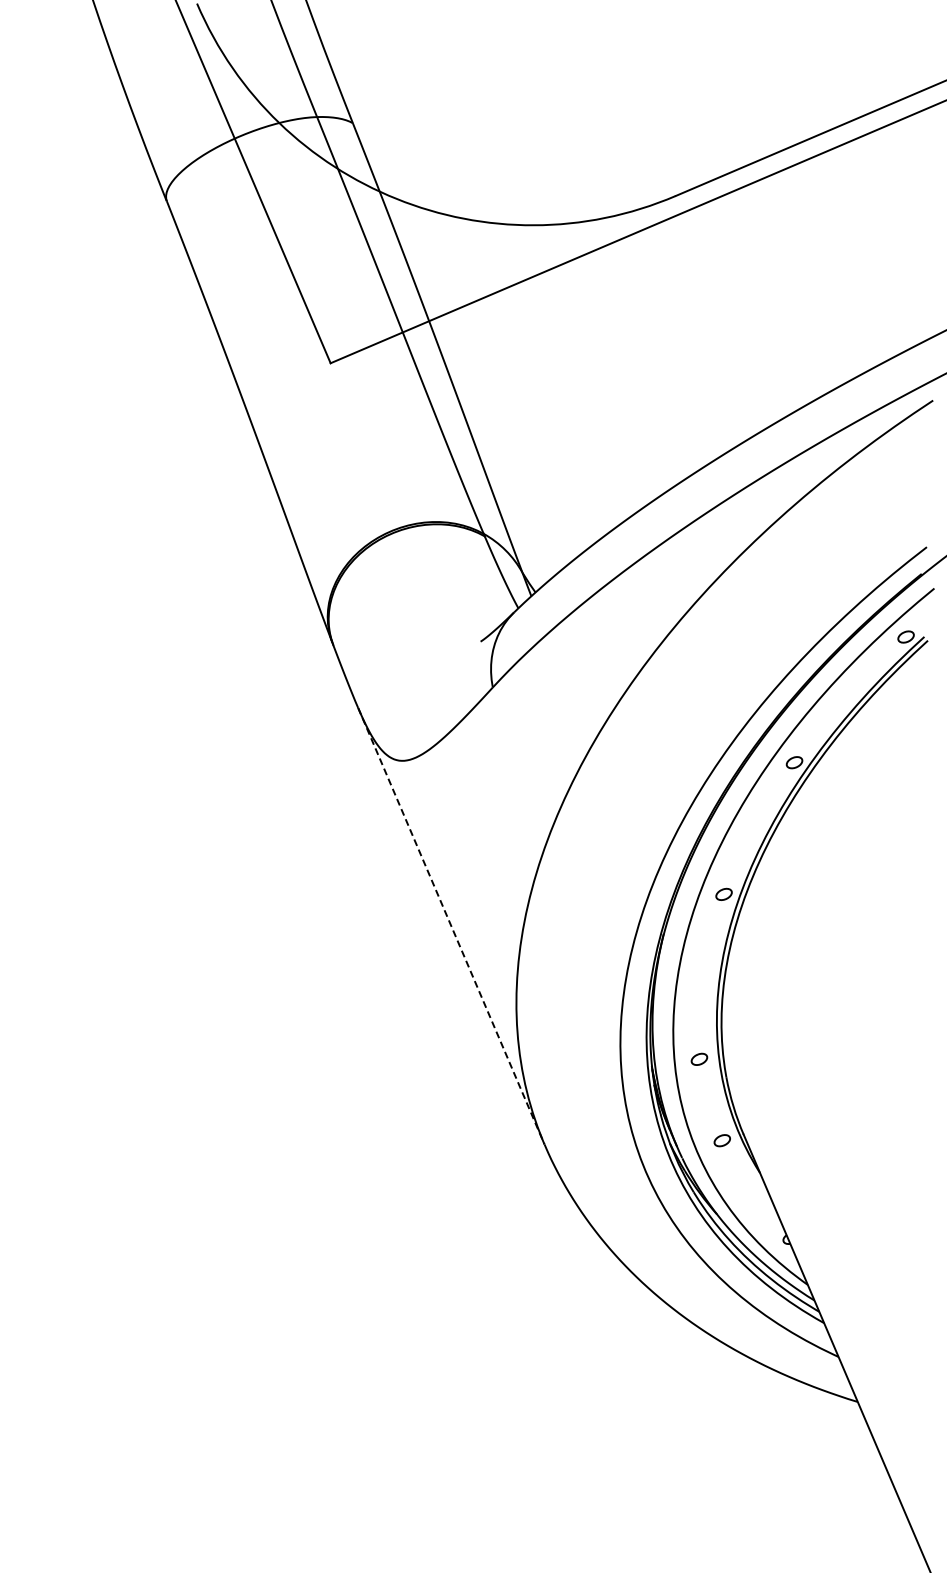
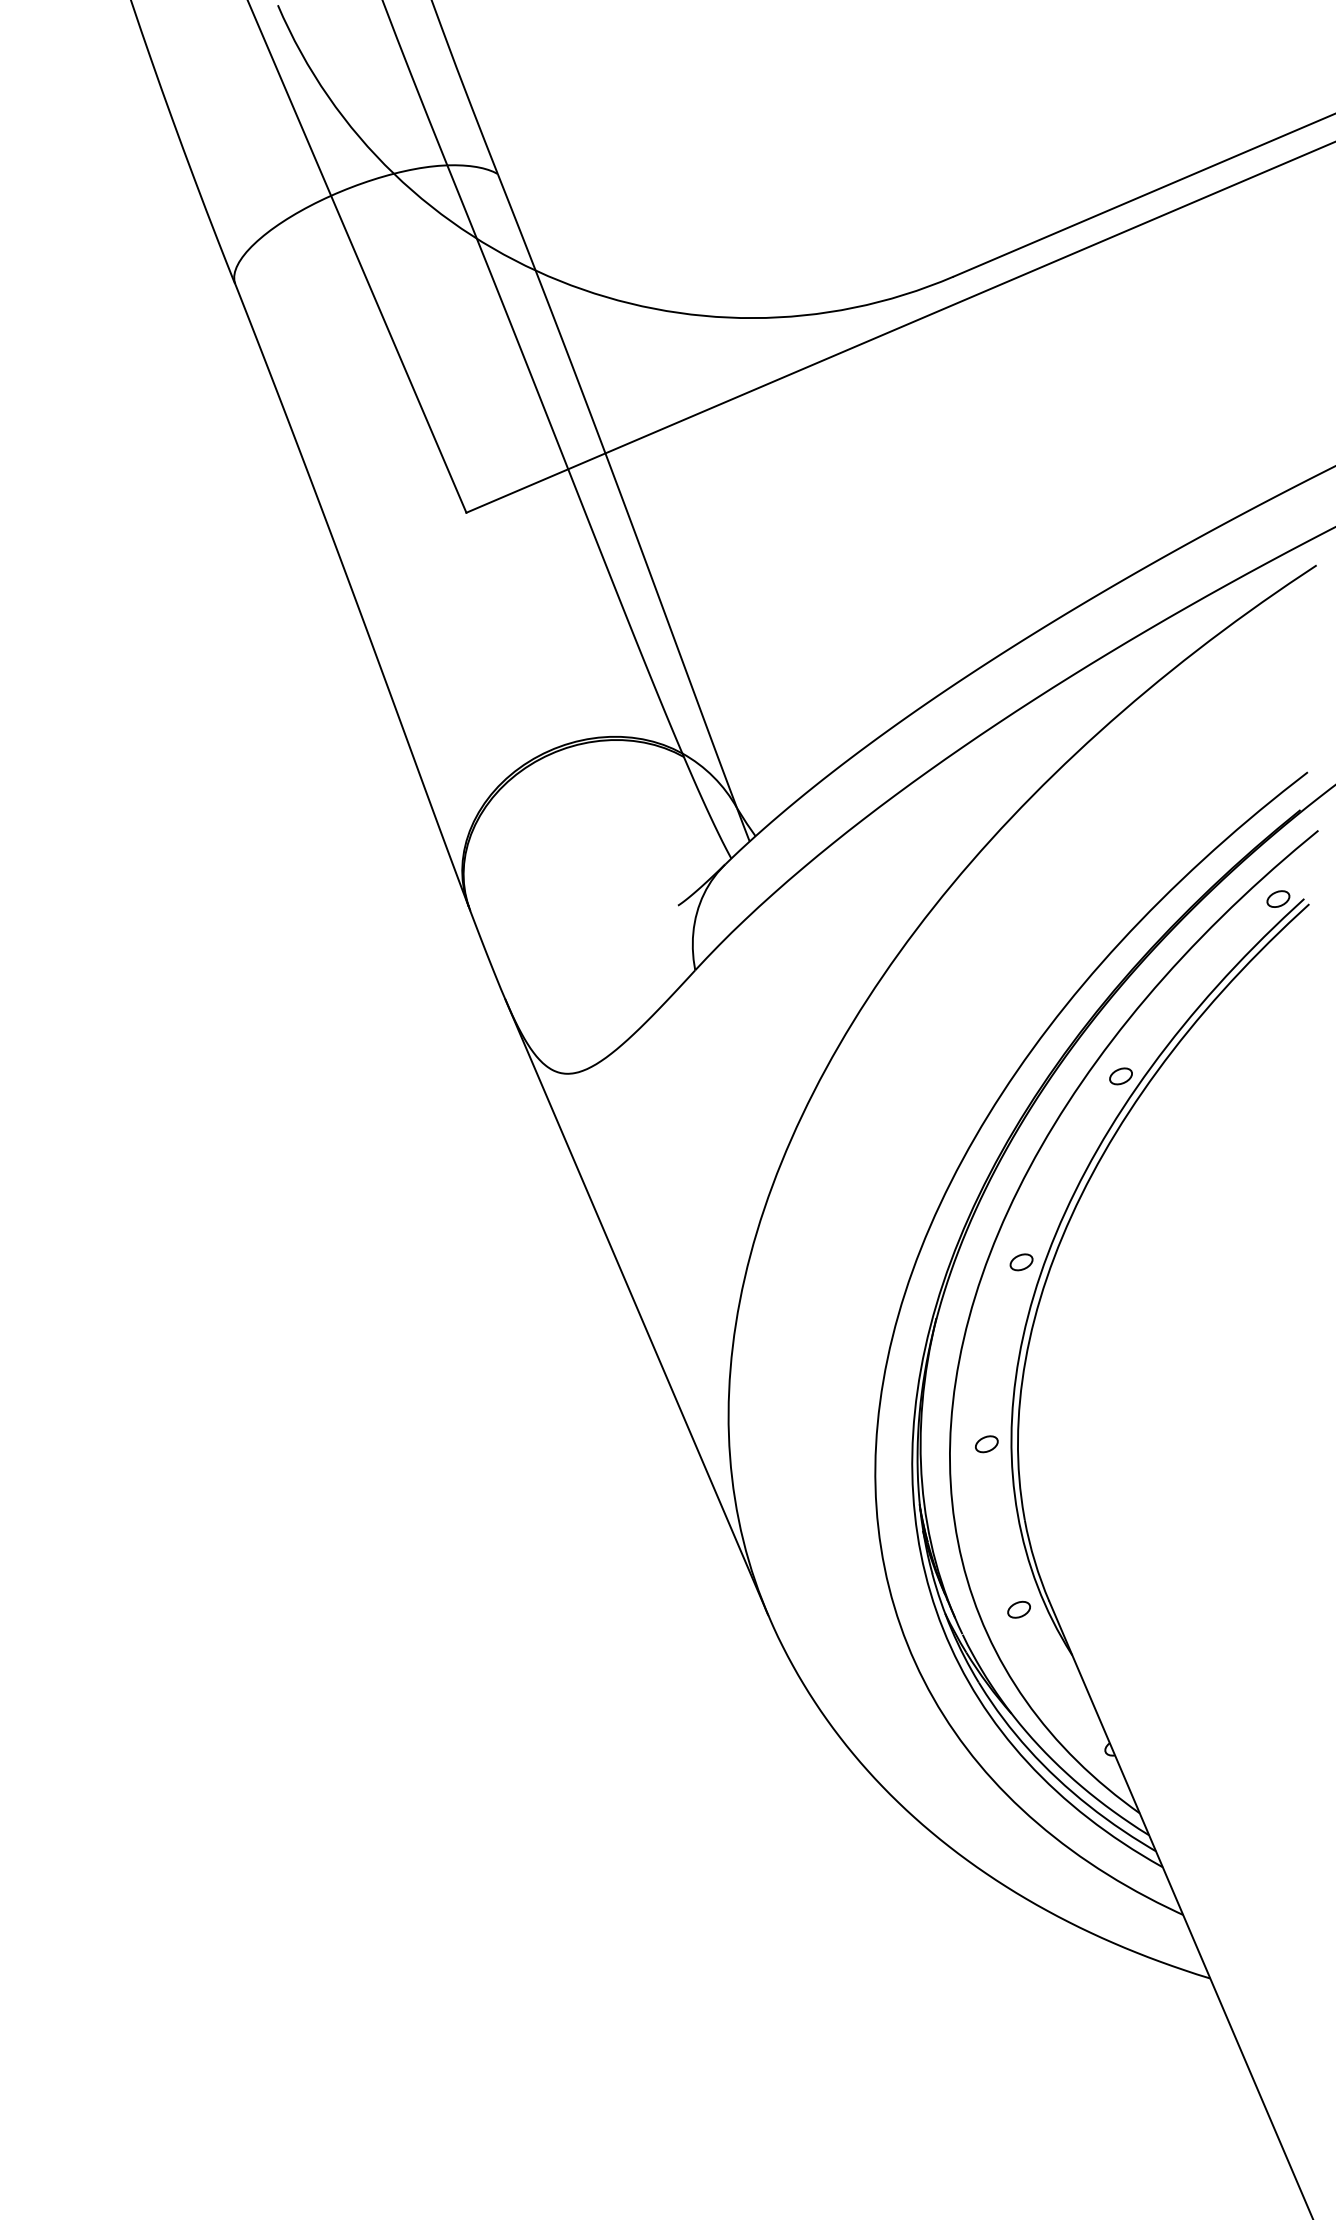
line: (451, 926) -> (636, 1307), dashed -> solid
part: (699, 1058) -> (986, 1443), moved

